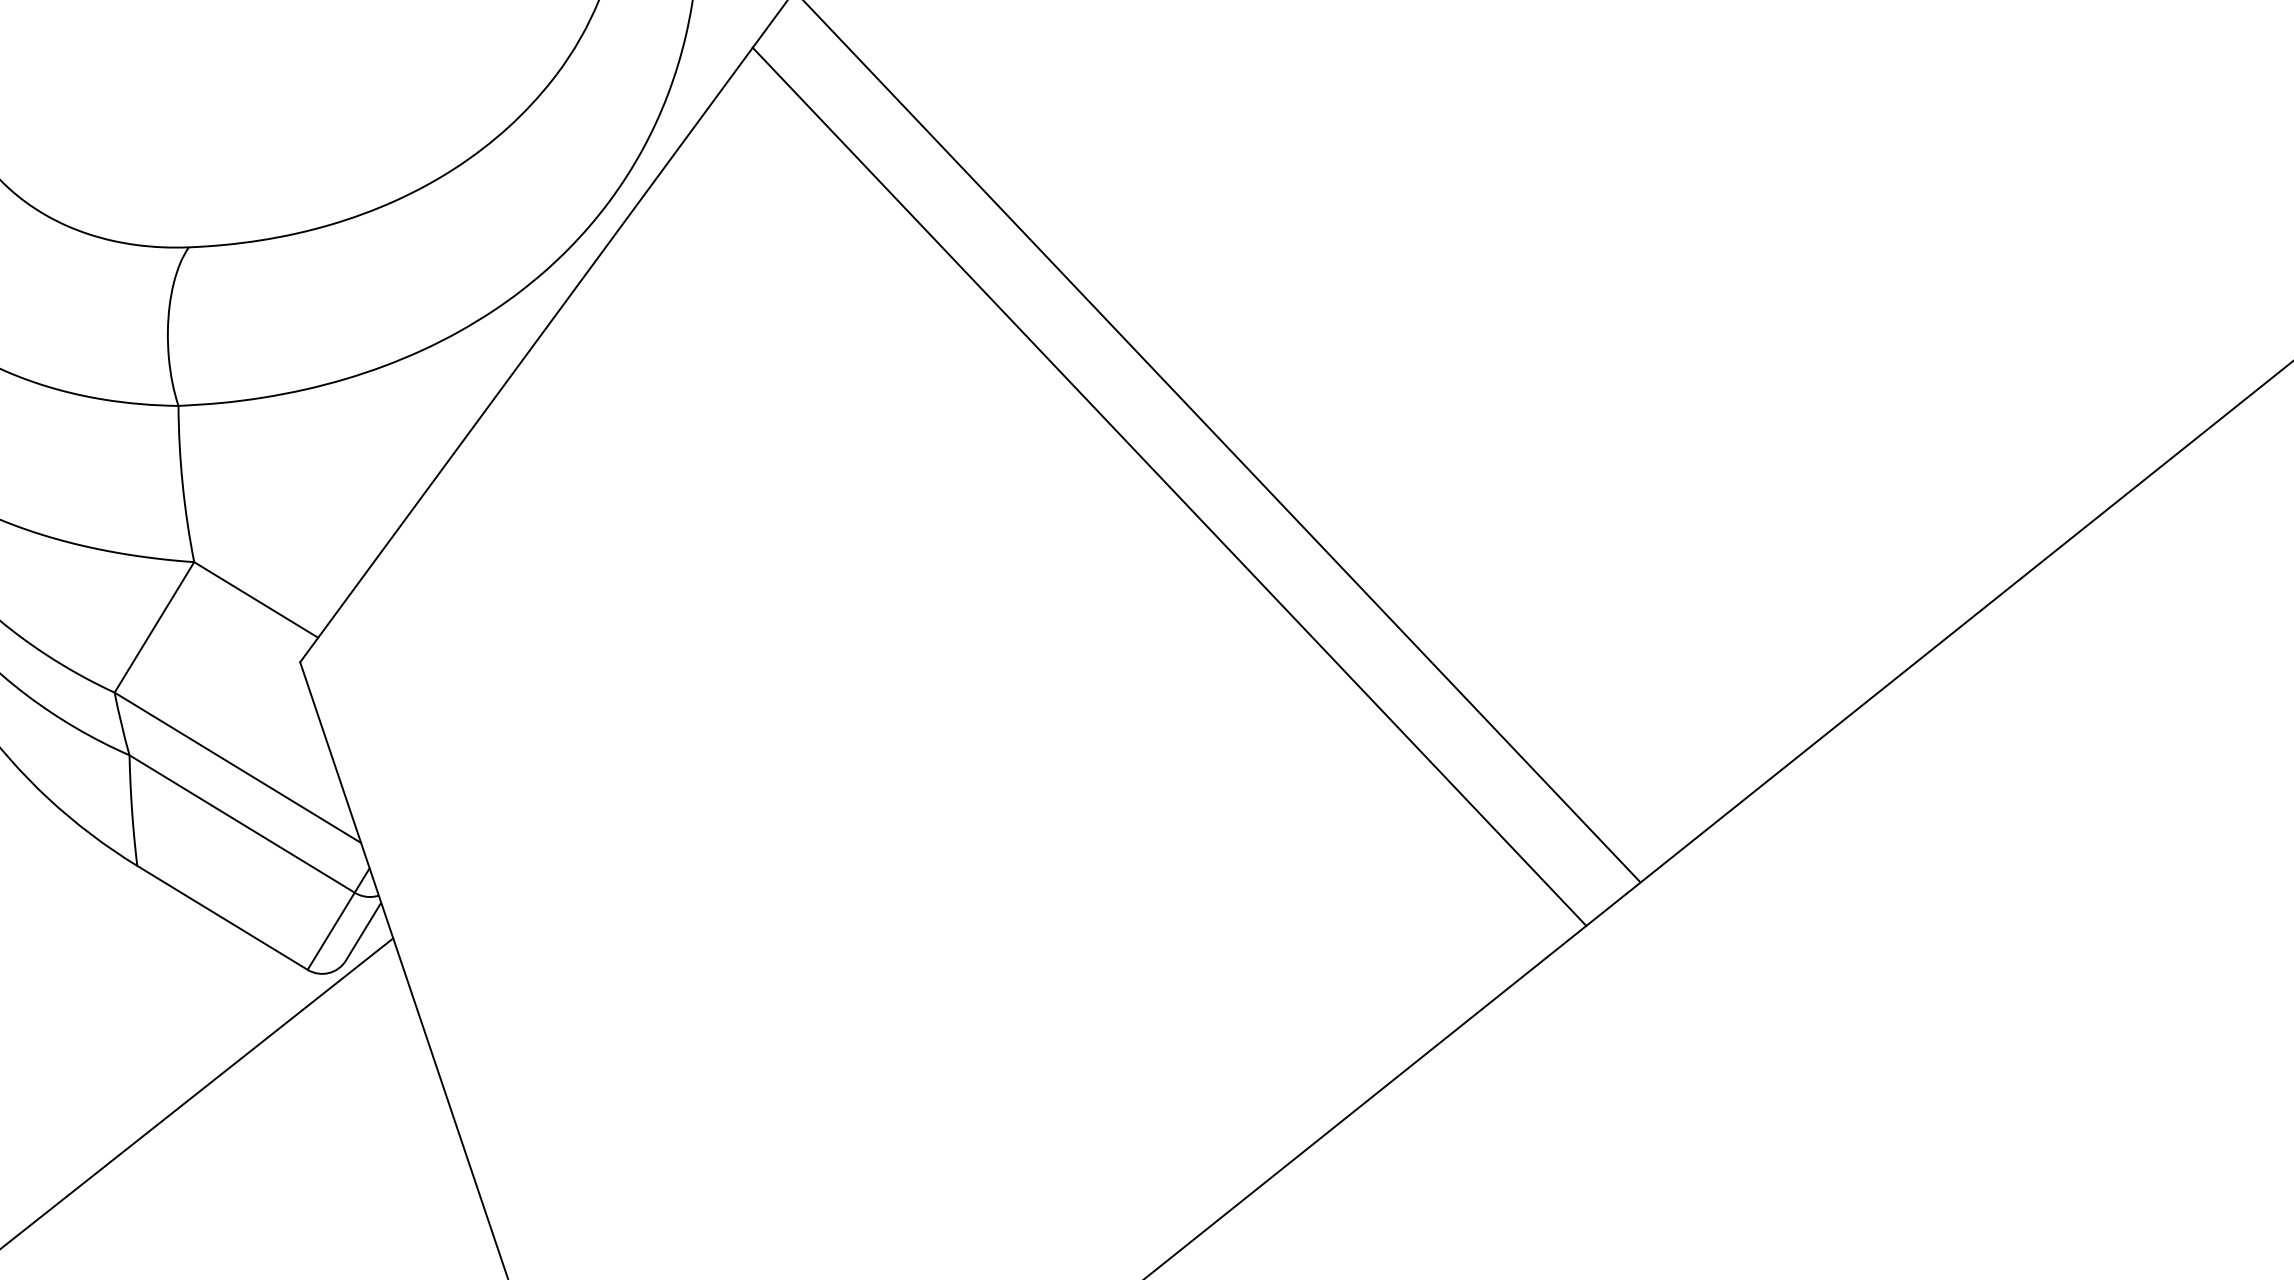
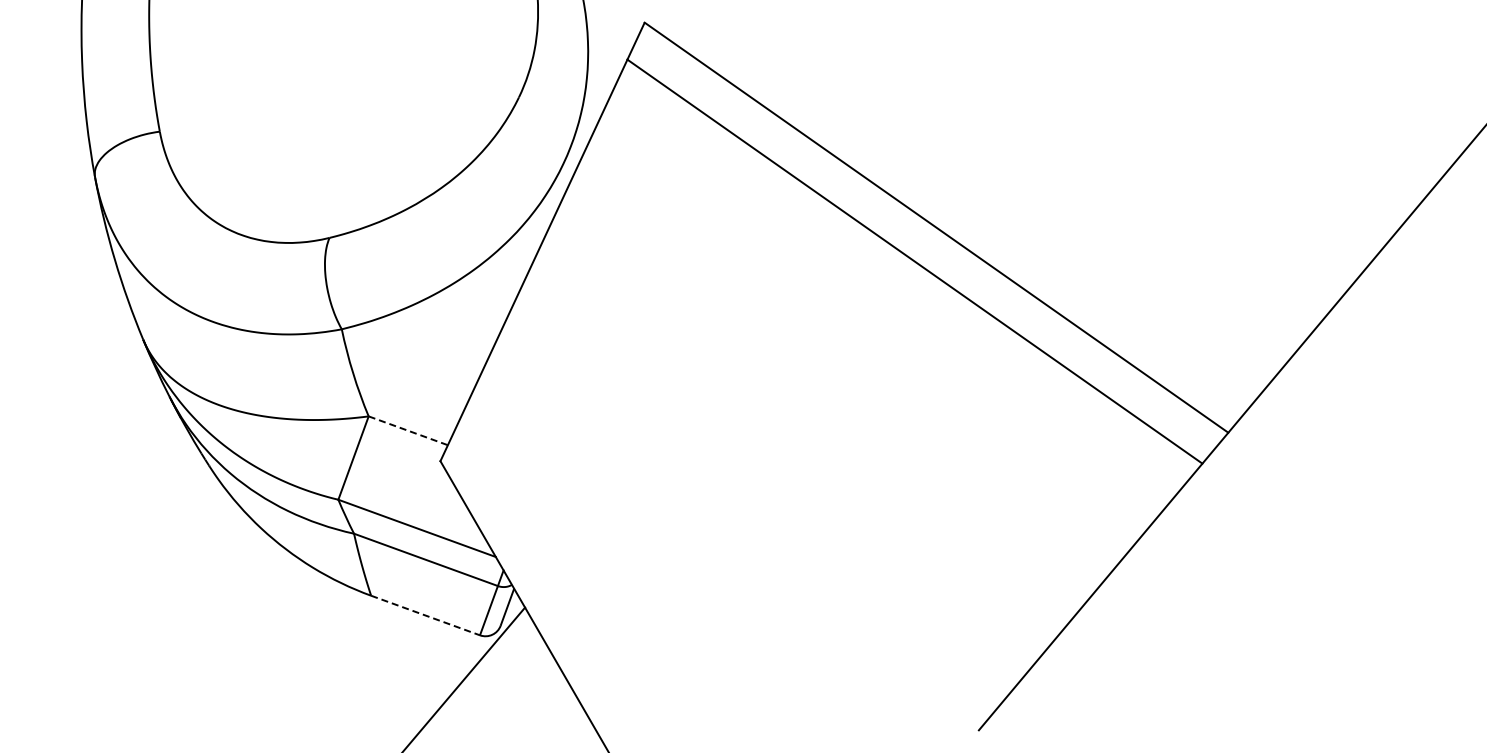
line: (256, 599) -> (408, 430), solid -> dashed
line: (222, 917) -> (425, 615), solid -> dashed

